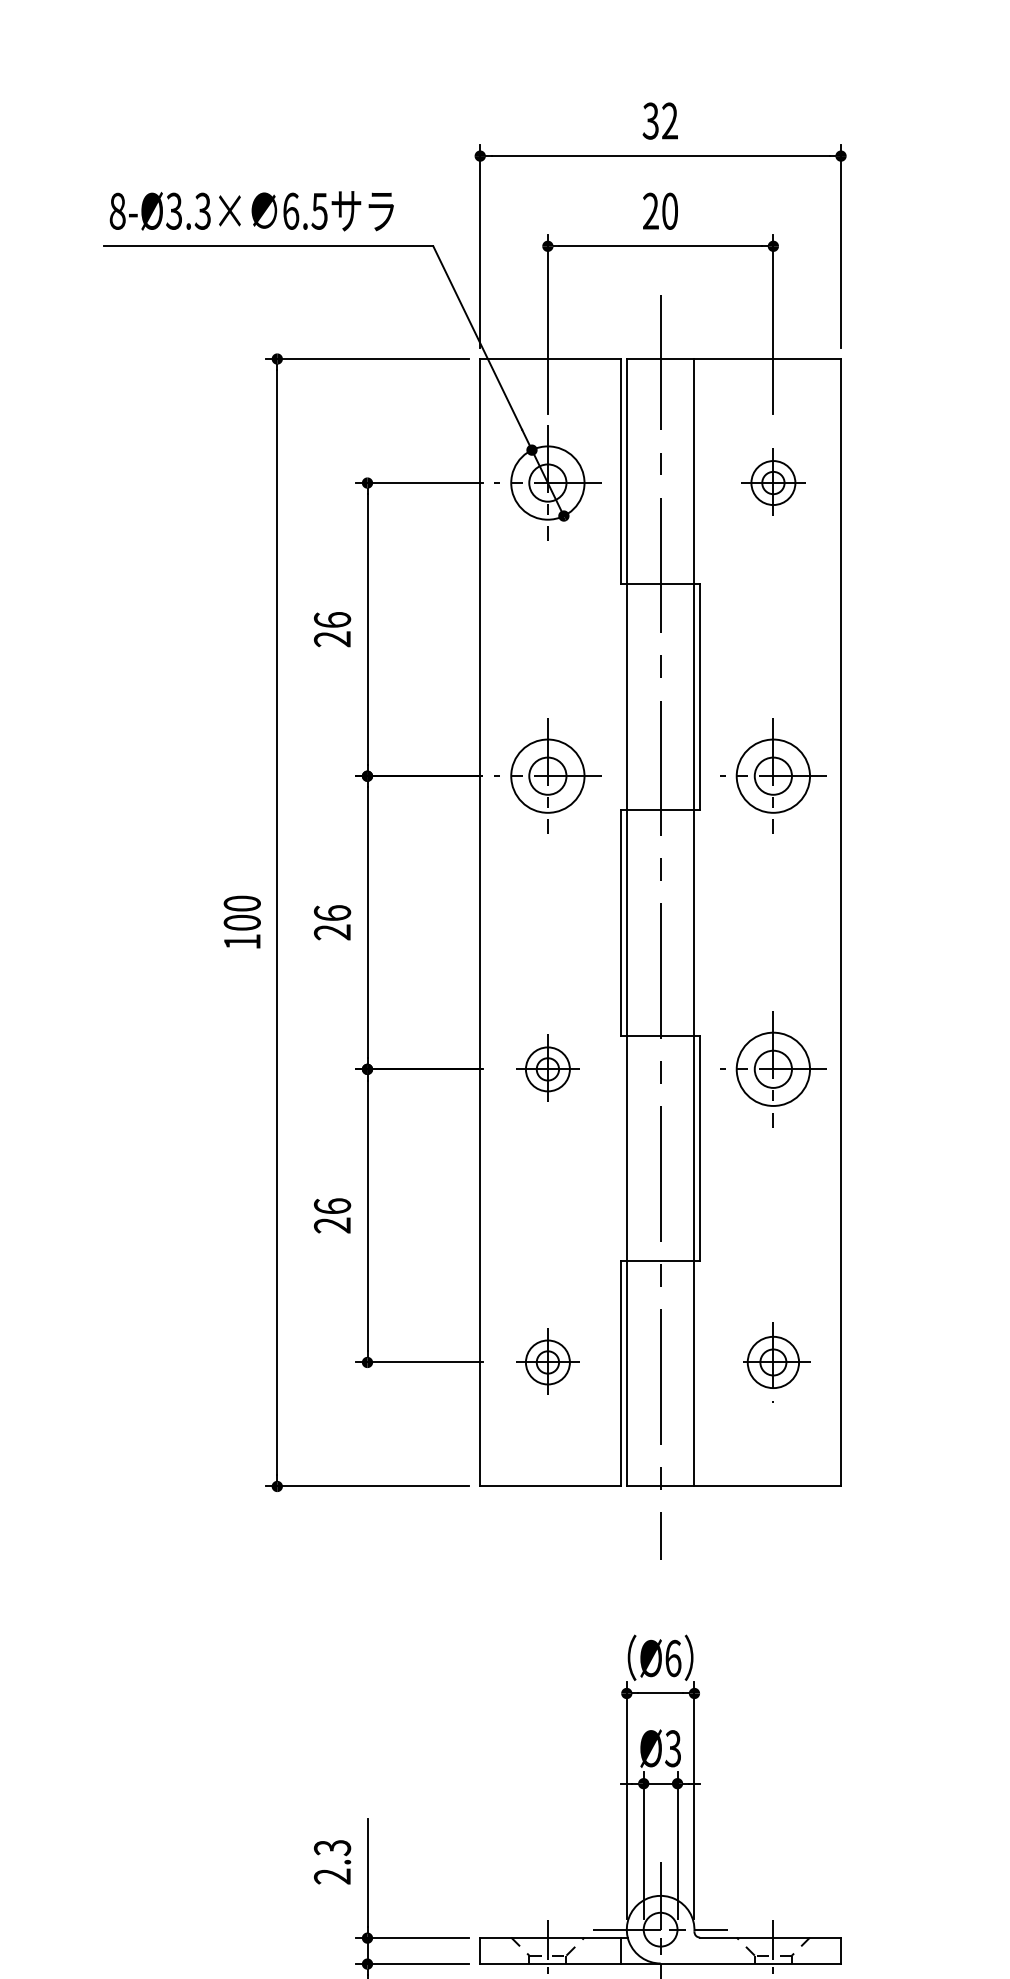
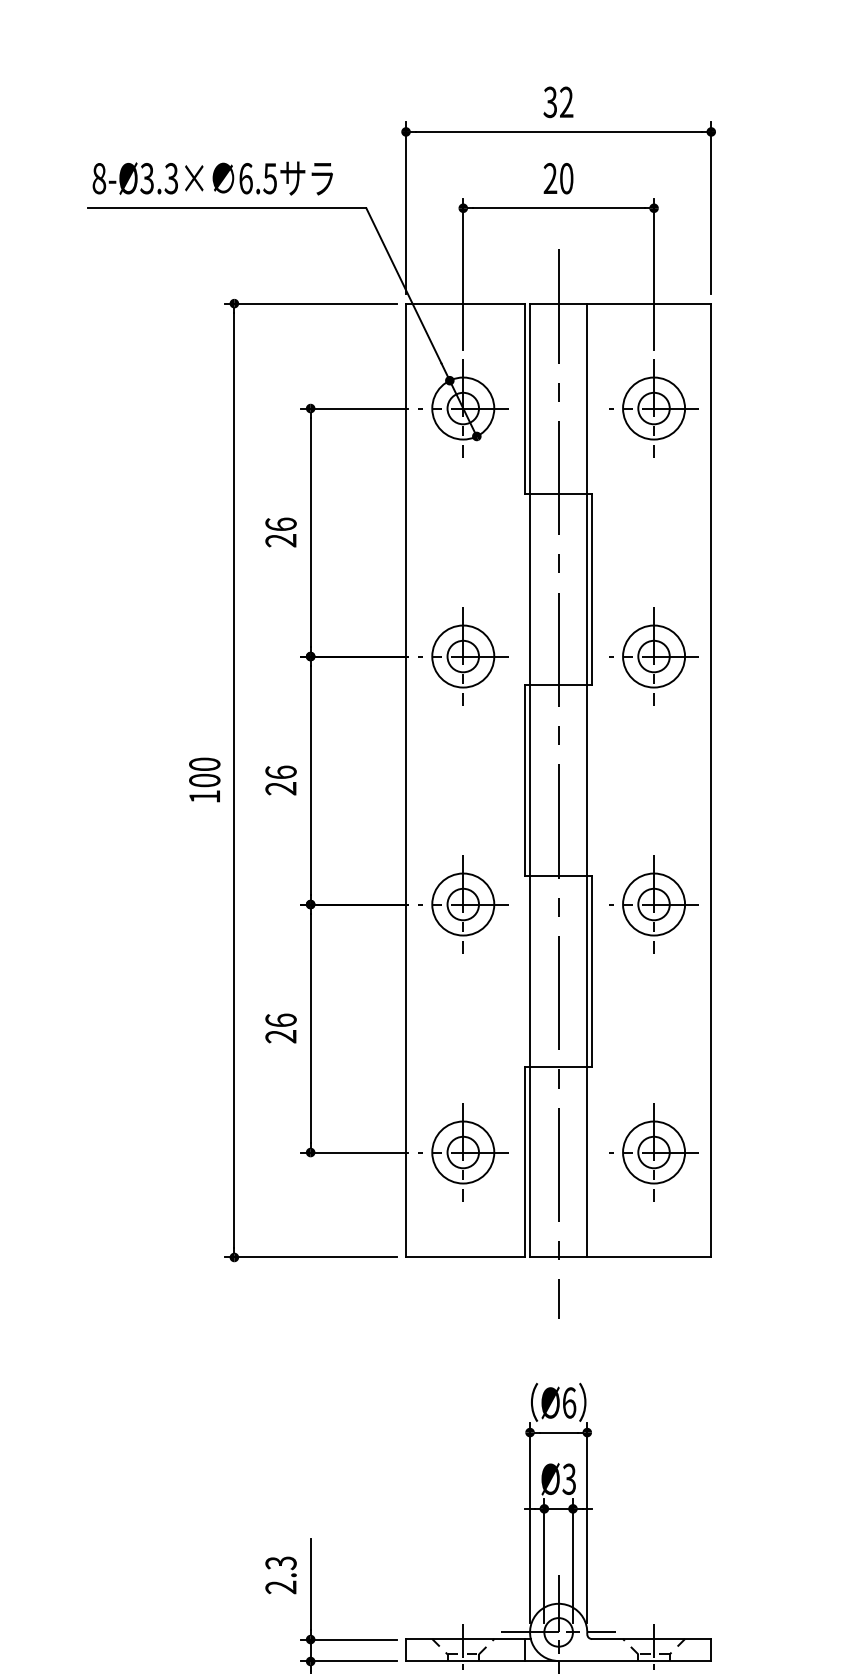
part: (773, 482) -> (654, 408), size x1.67
part: (547, 1069) -> (462, 904), size x1.67
part: (547, 1362) -> (462, 1152), size x1.67
part: (773, 1362) -> (654, 1152), size x1.43

